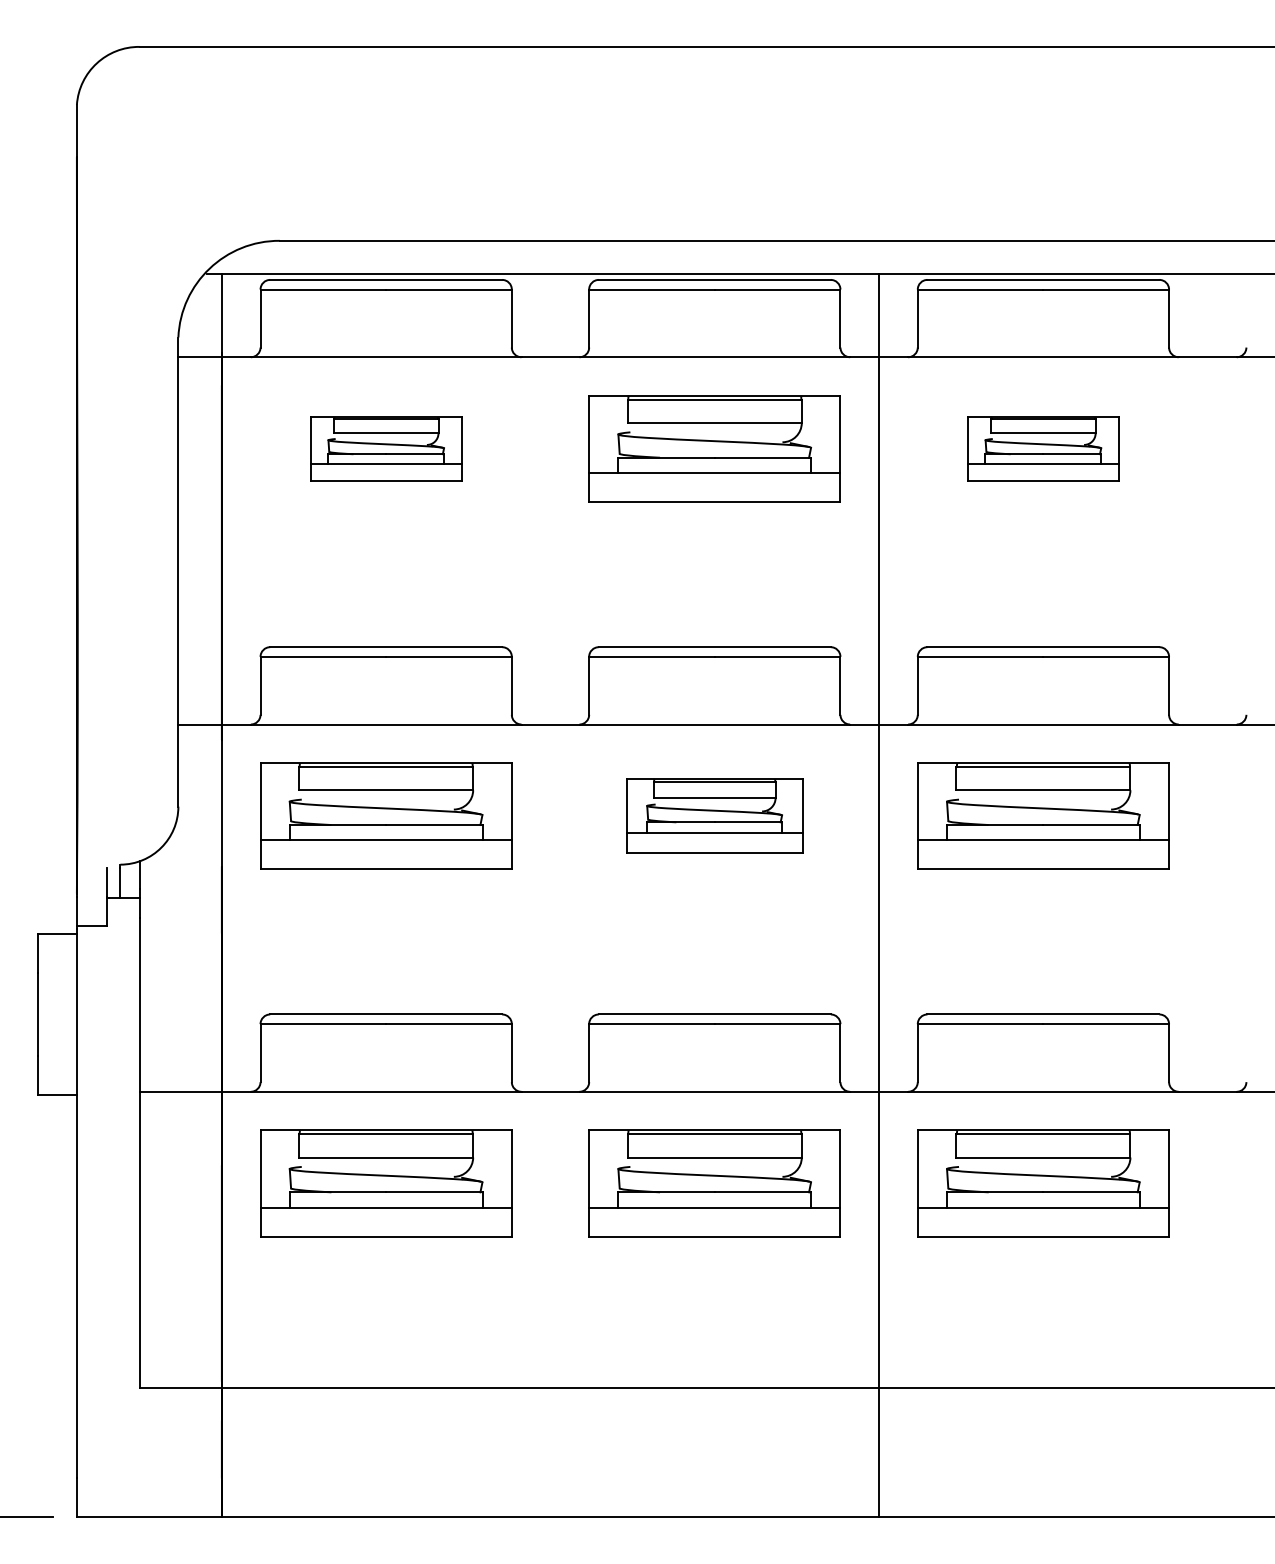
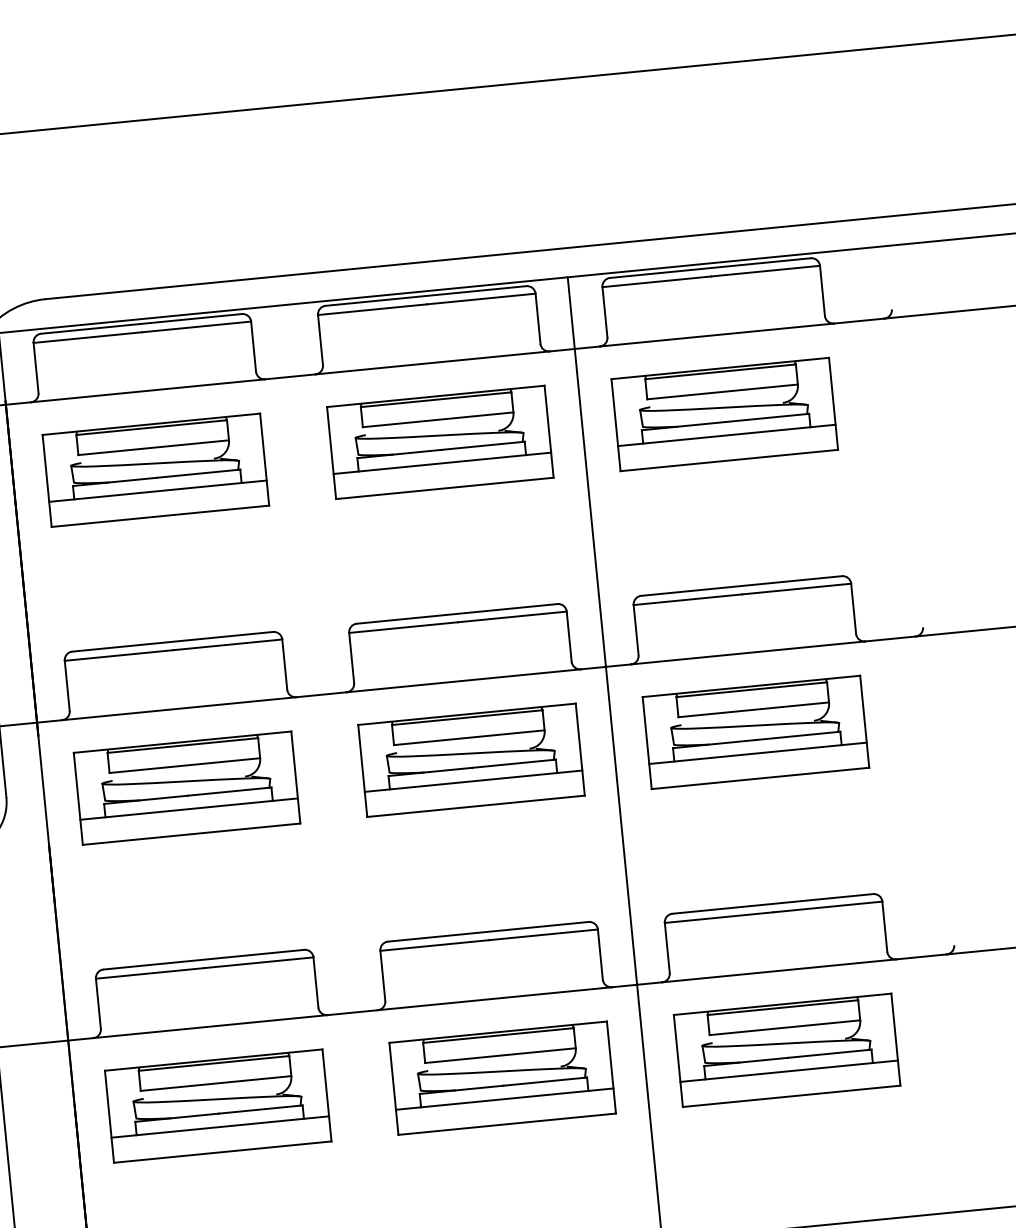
part: (386, 448) -> (156, 469), size x1.67
part: (1043, 448) -> (724, 414), size x1.67
part: (714, 815) -> (471, 759), size x1.43

